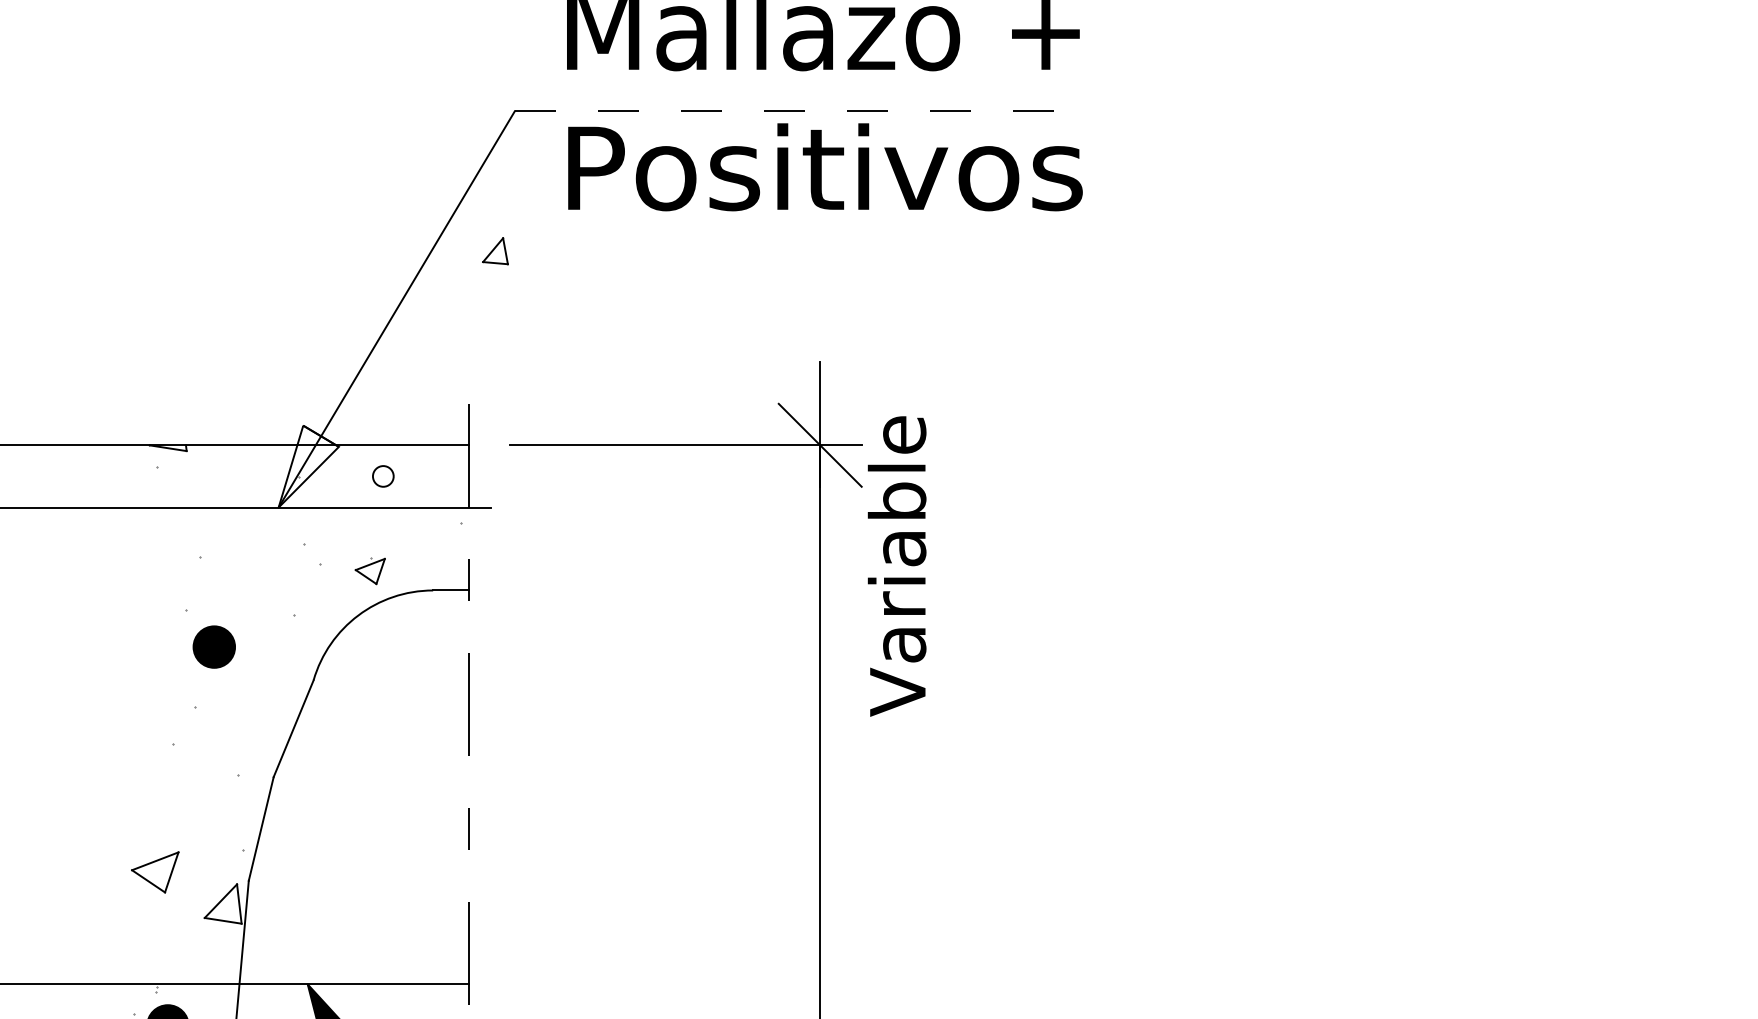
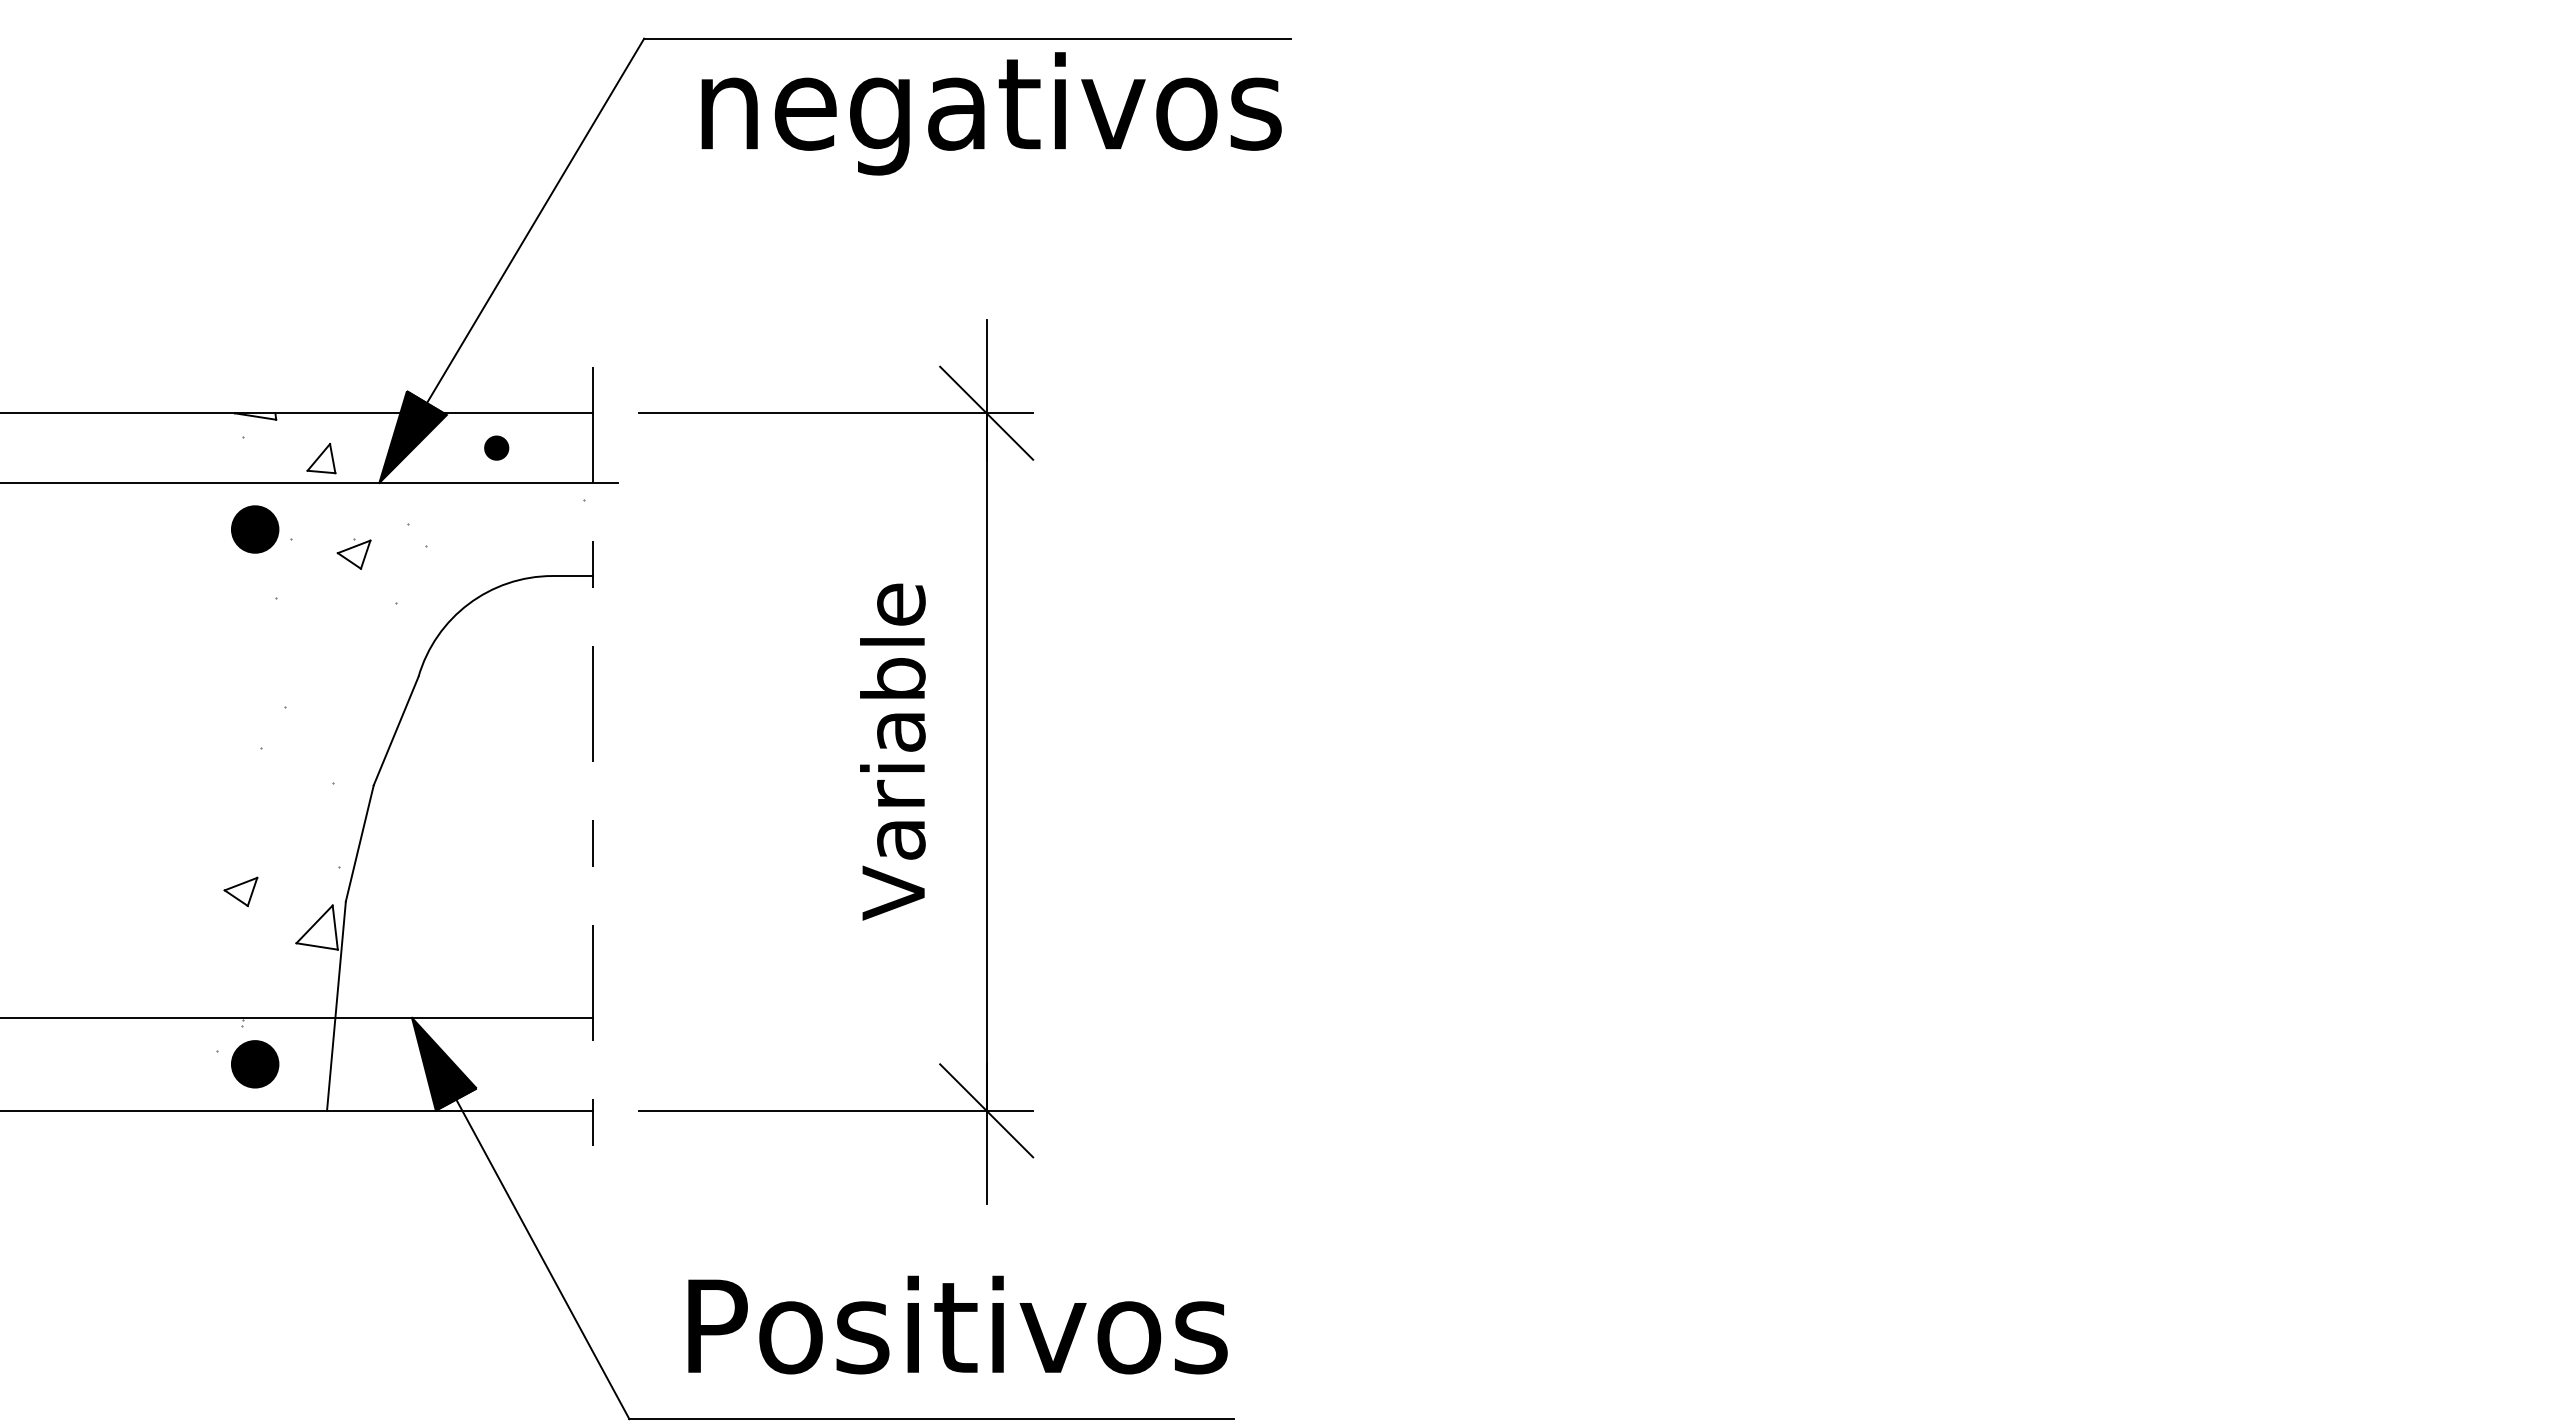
line: (803, 111) -> (967, 38), dashed -> solid
text: (824, 178) -> (991, 113), Positivos -> negativos
part: (495, 251) -> (321, 458), moved
fill: (308, 466) -> (412, 437), added
fill: (383, 475) -> (496, 447), added
text: (896, 565) -> (892, 751), moved
part: (369, 570) -> (353, 553), moved
part: (214, 647) -> (255, 529), moved
part: (154, 871) -> (240, 891), size x0.62

